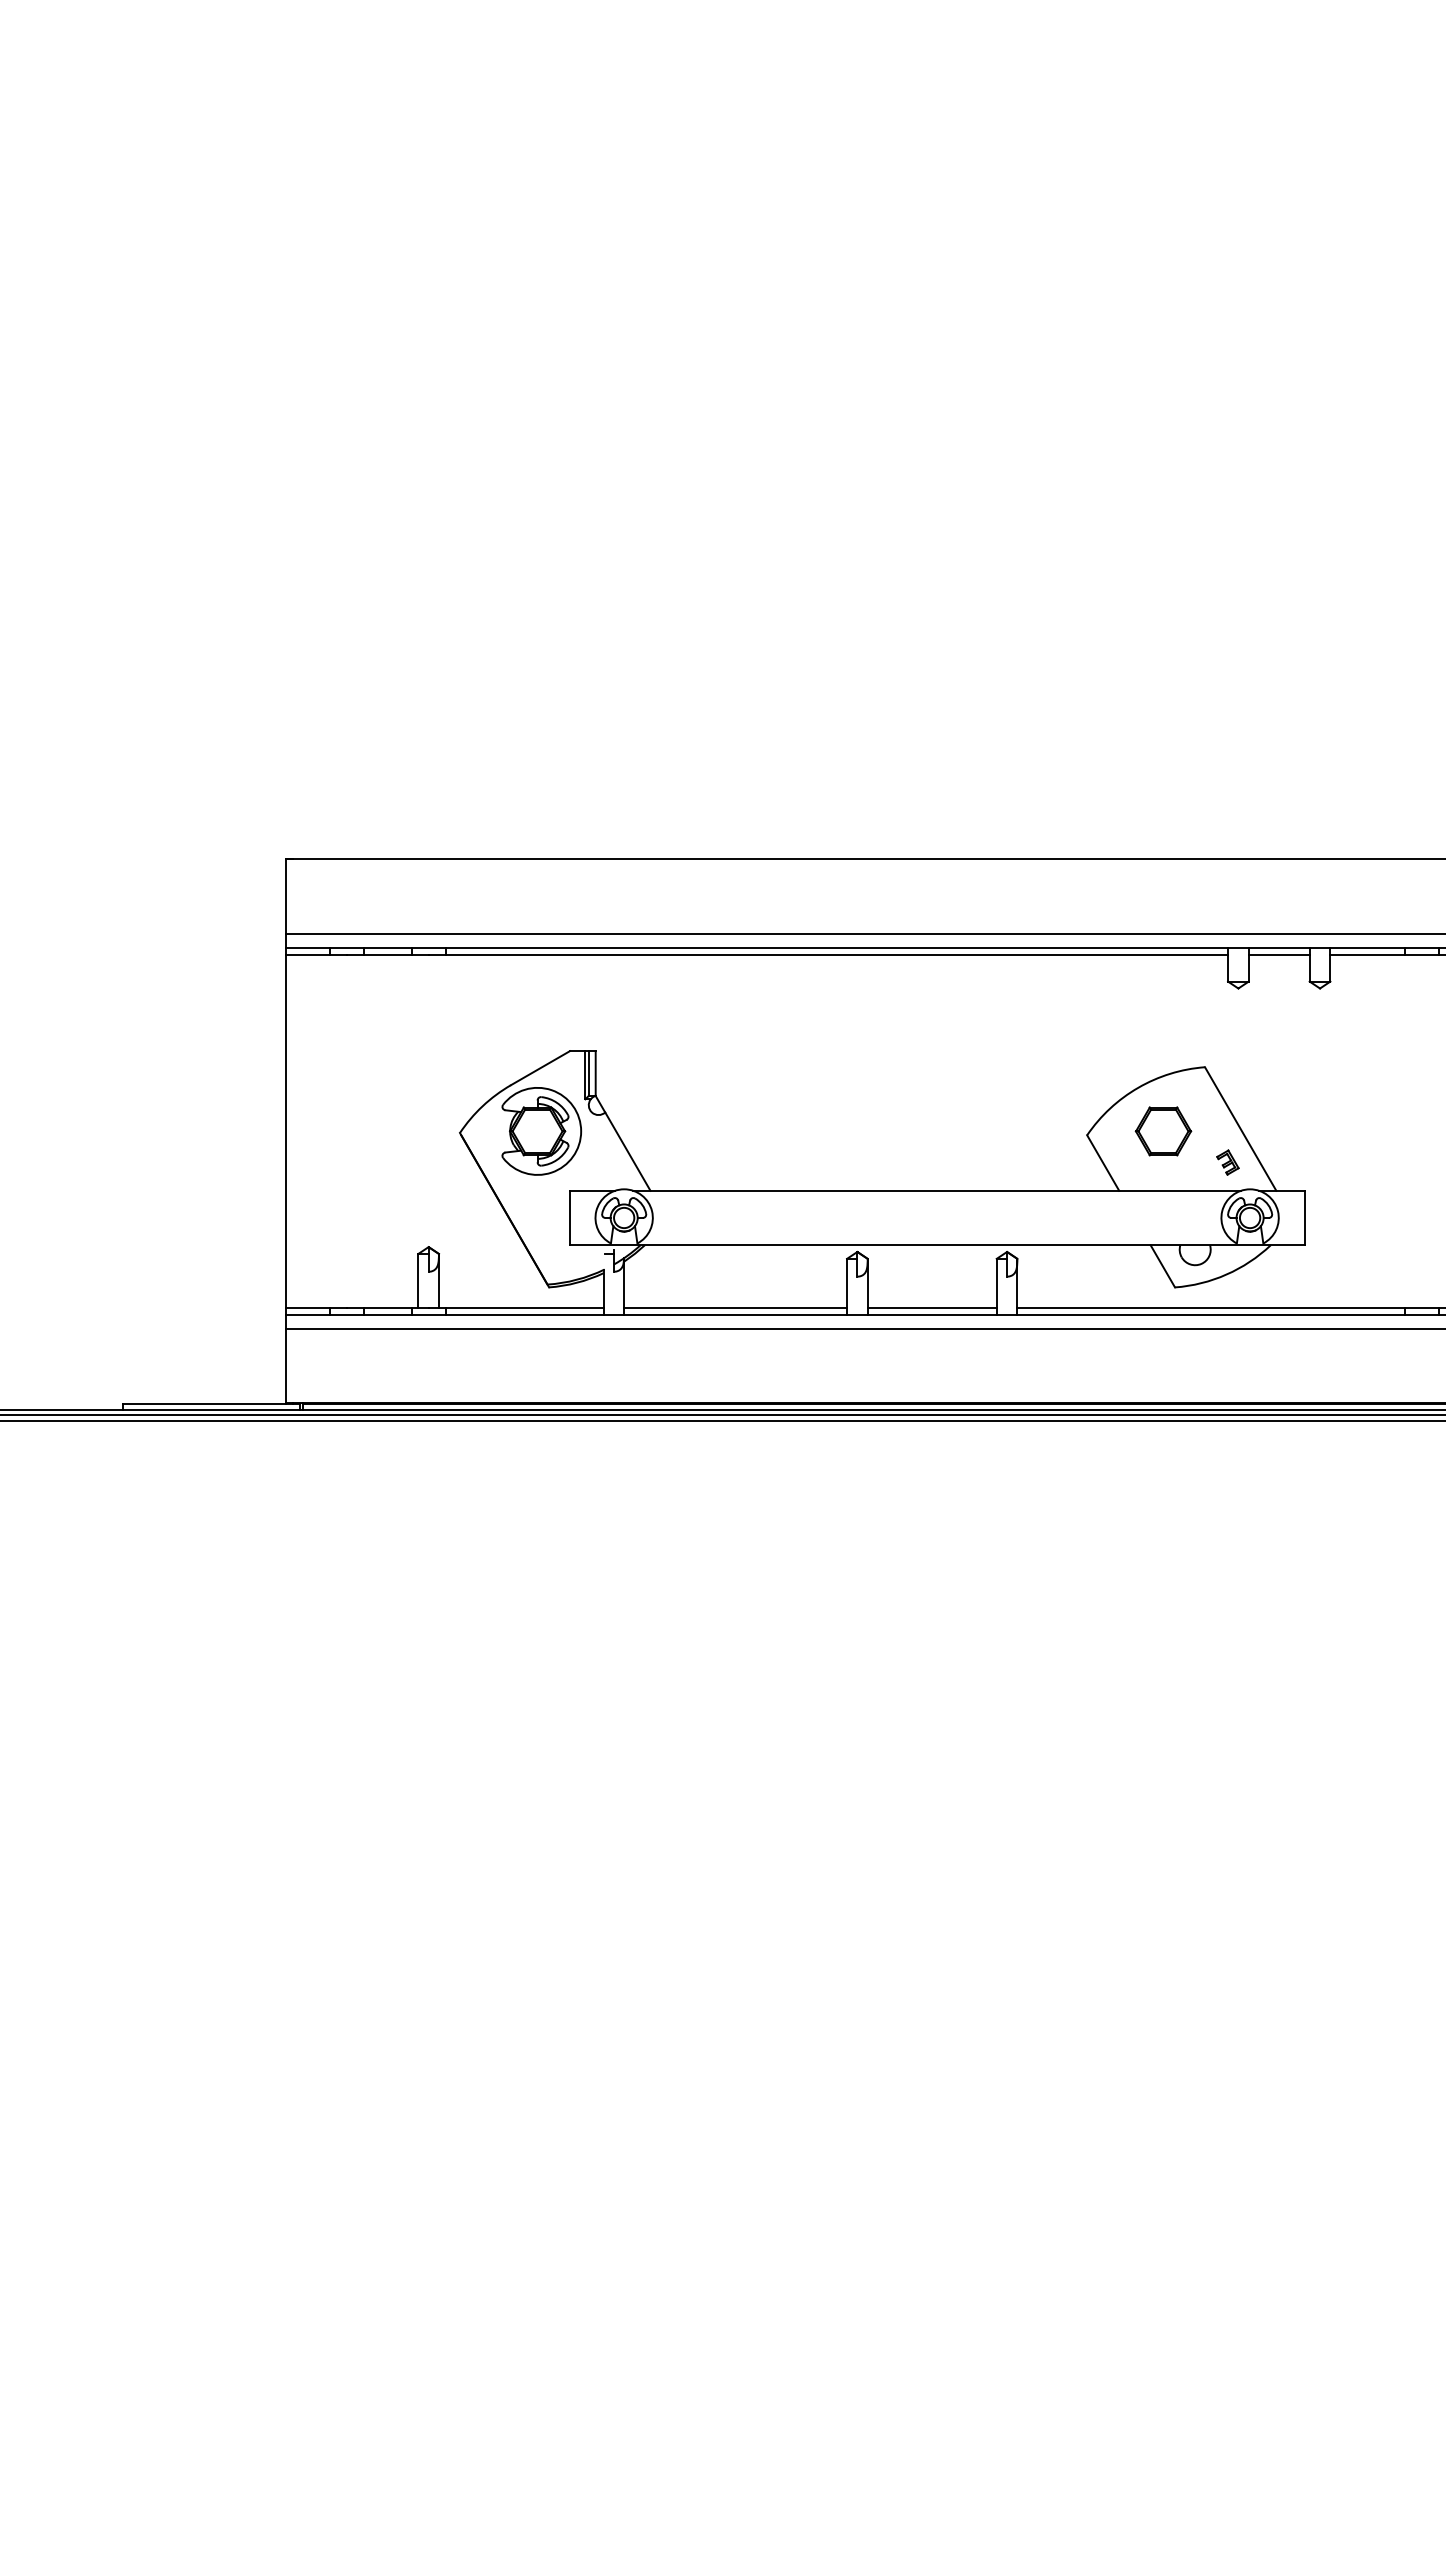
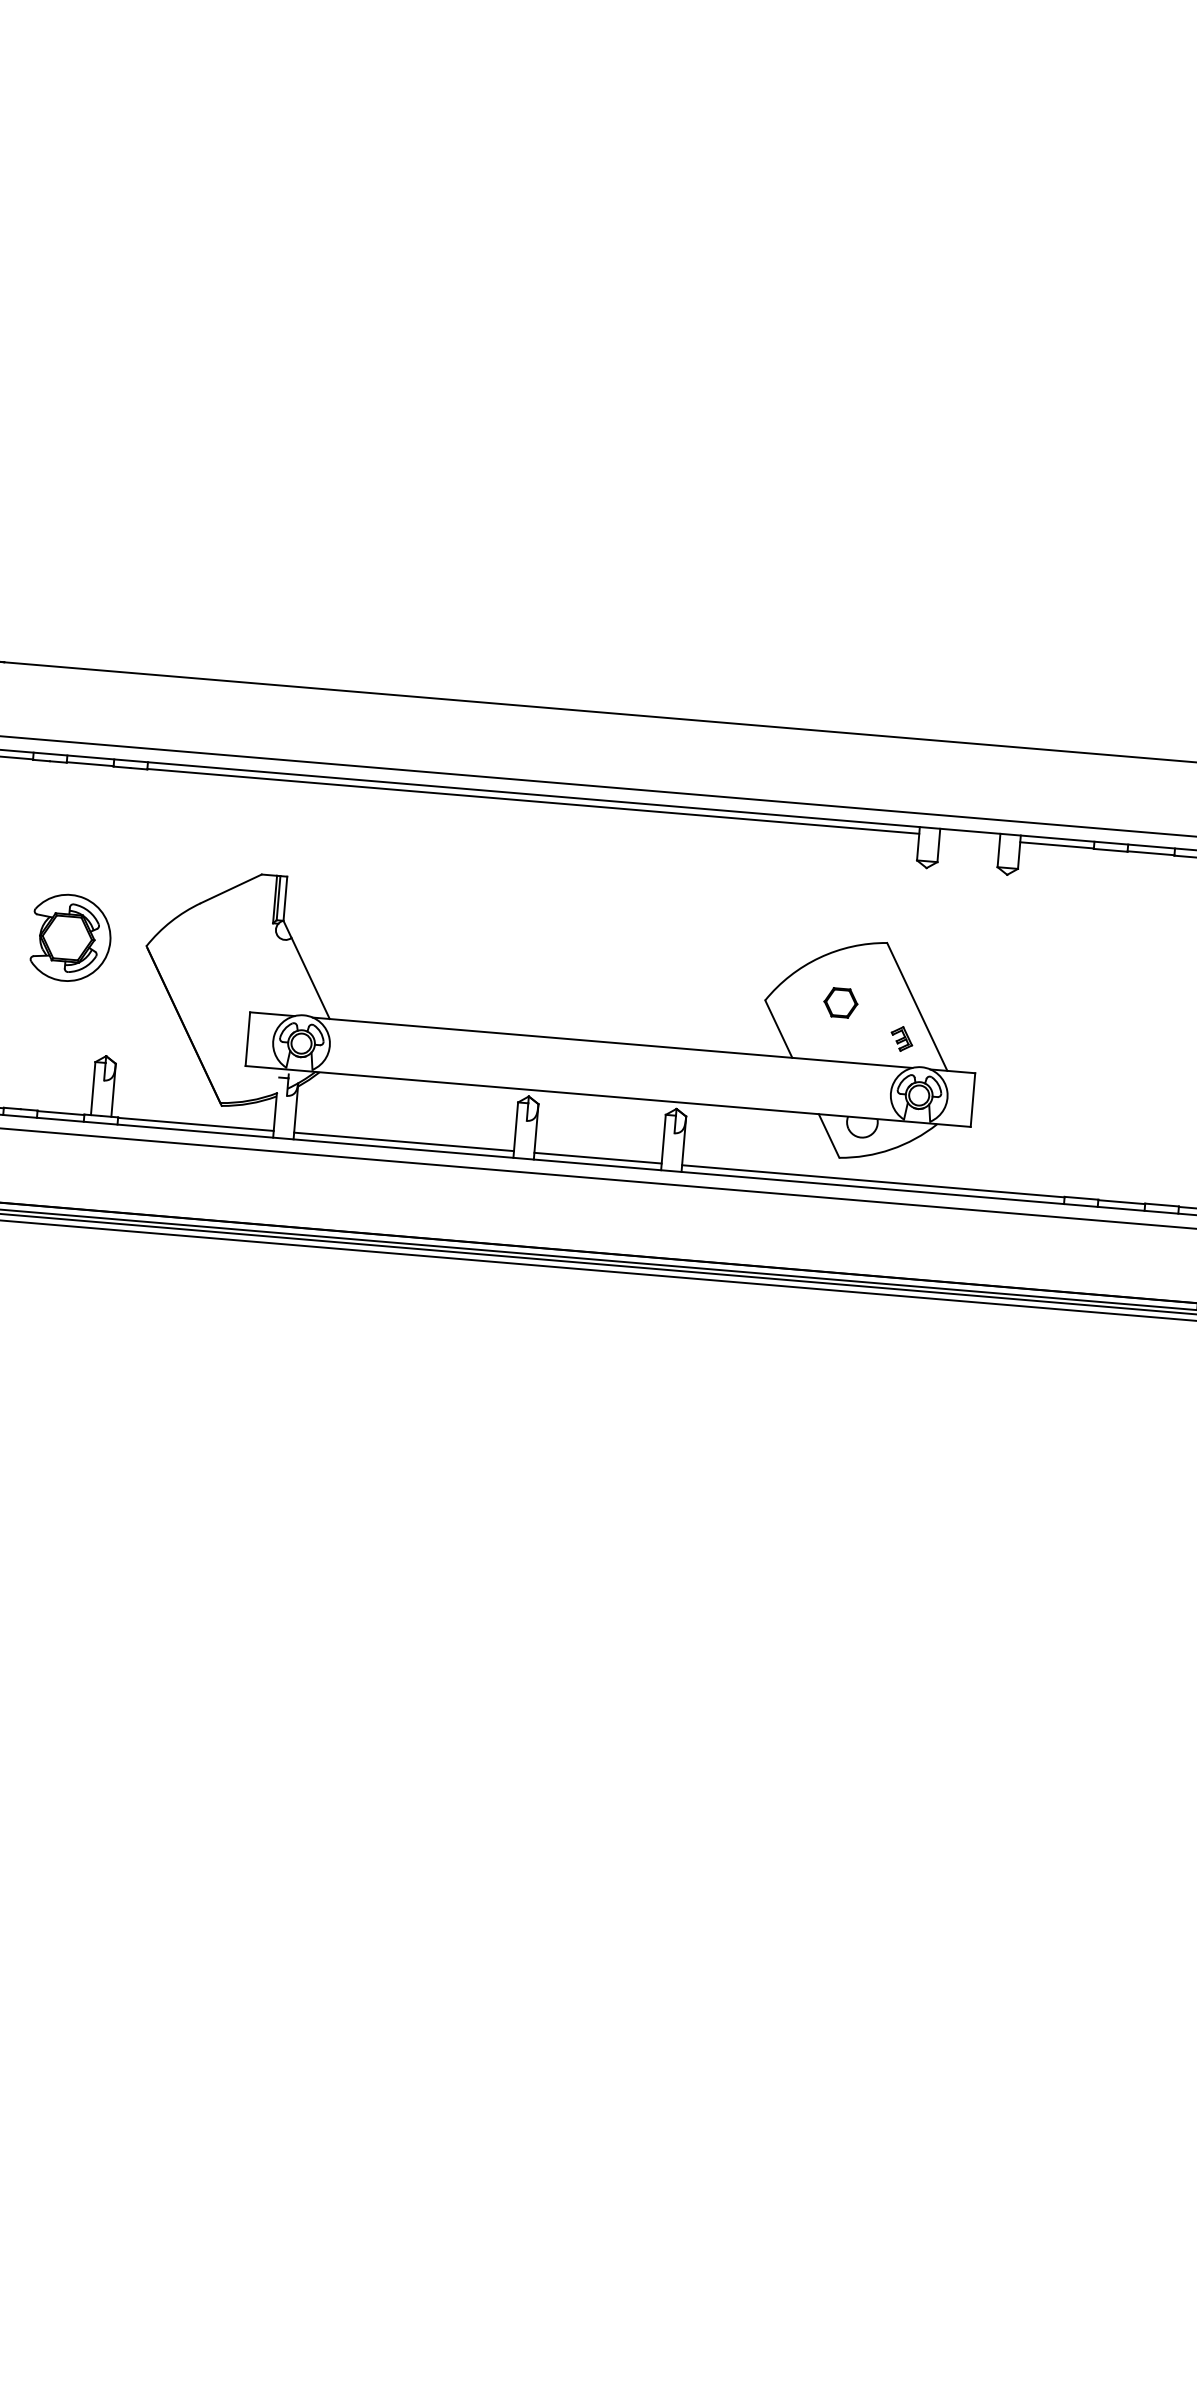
line: (1278, 954) -> (969, 837), removed
part: (541, 1131) -> (71, 938), moved
part: (1163, 1131) -> (840, 1002), size x0.6

